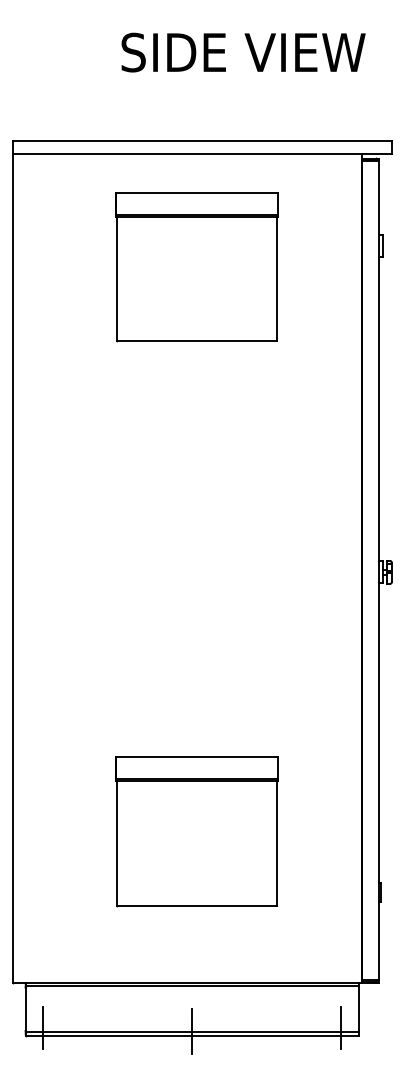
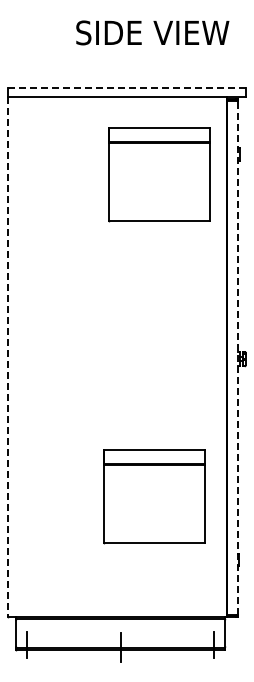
line: (203, 141) -> (127, 88), solid -> dashed
part: (196, 267) -> (159, 174), moved
line: (12, 569) -> (7, 357), solid -> dashed
line: (378, 571) -> (237, 358), solid -> dashed
part: (196, 831) -> (154, 496), moved

